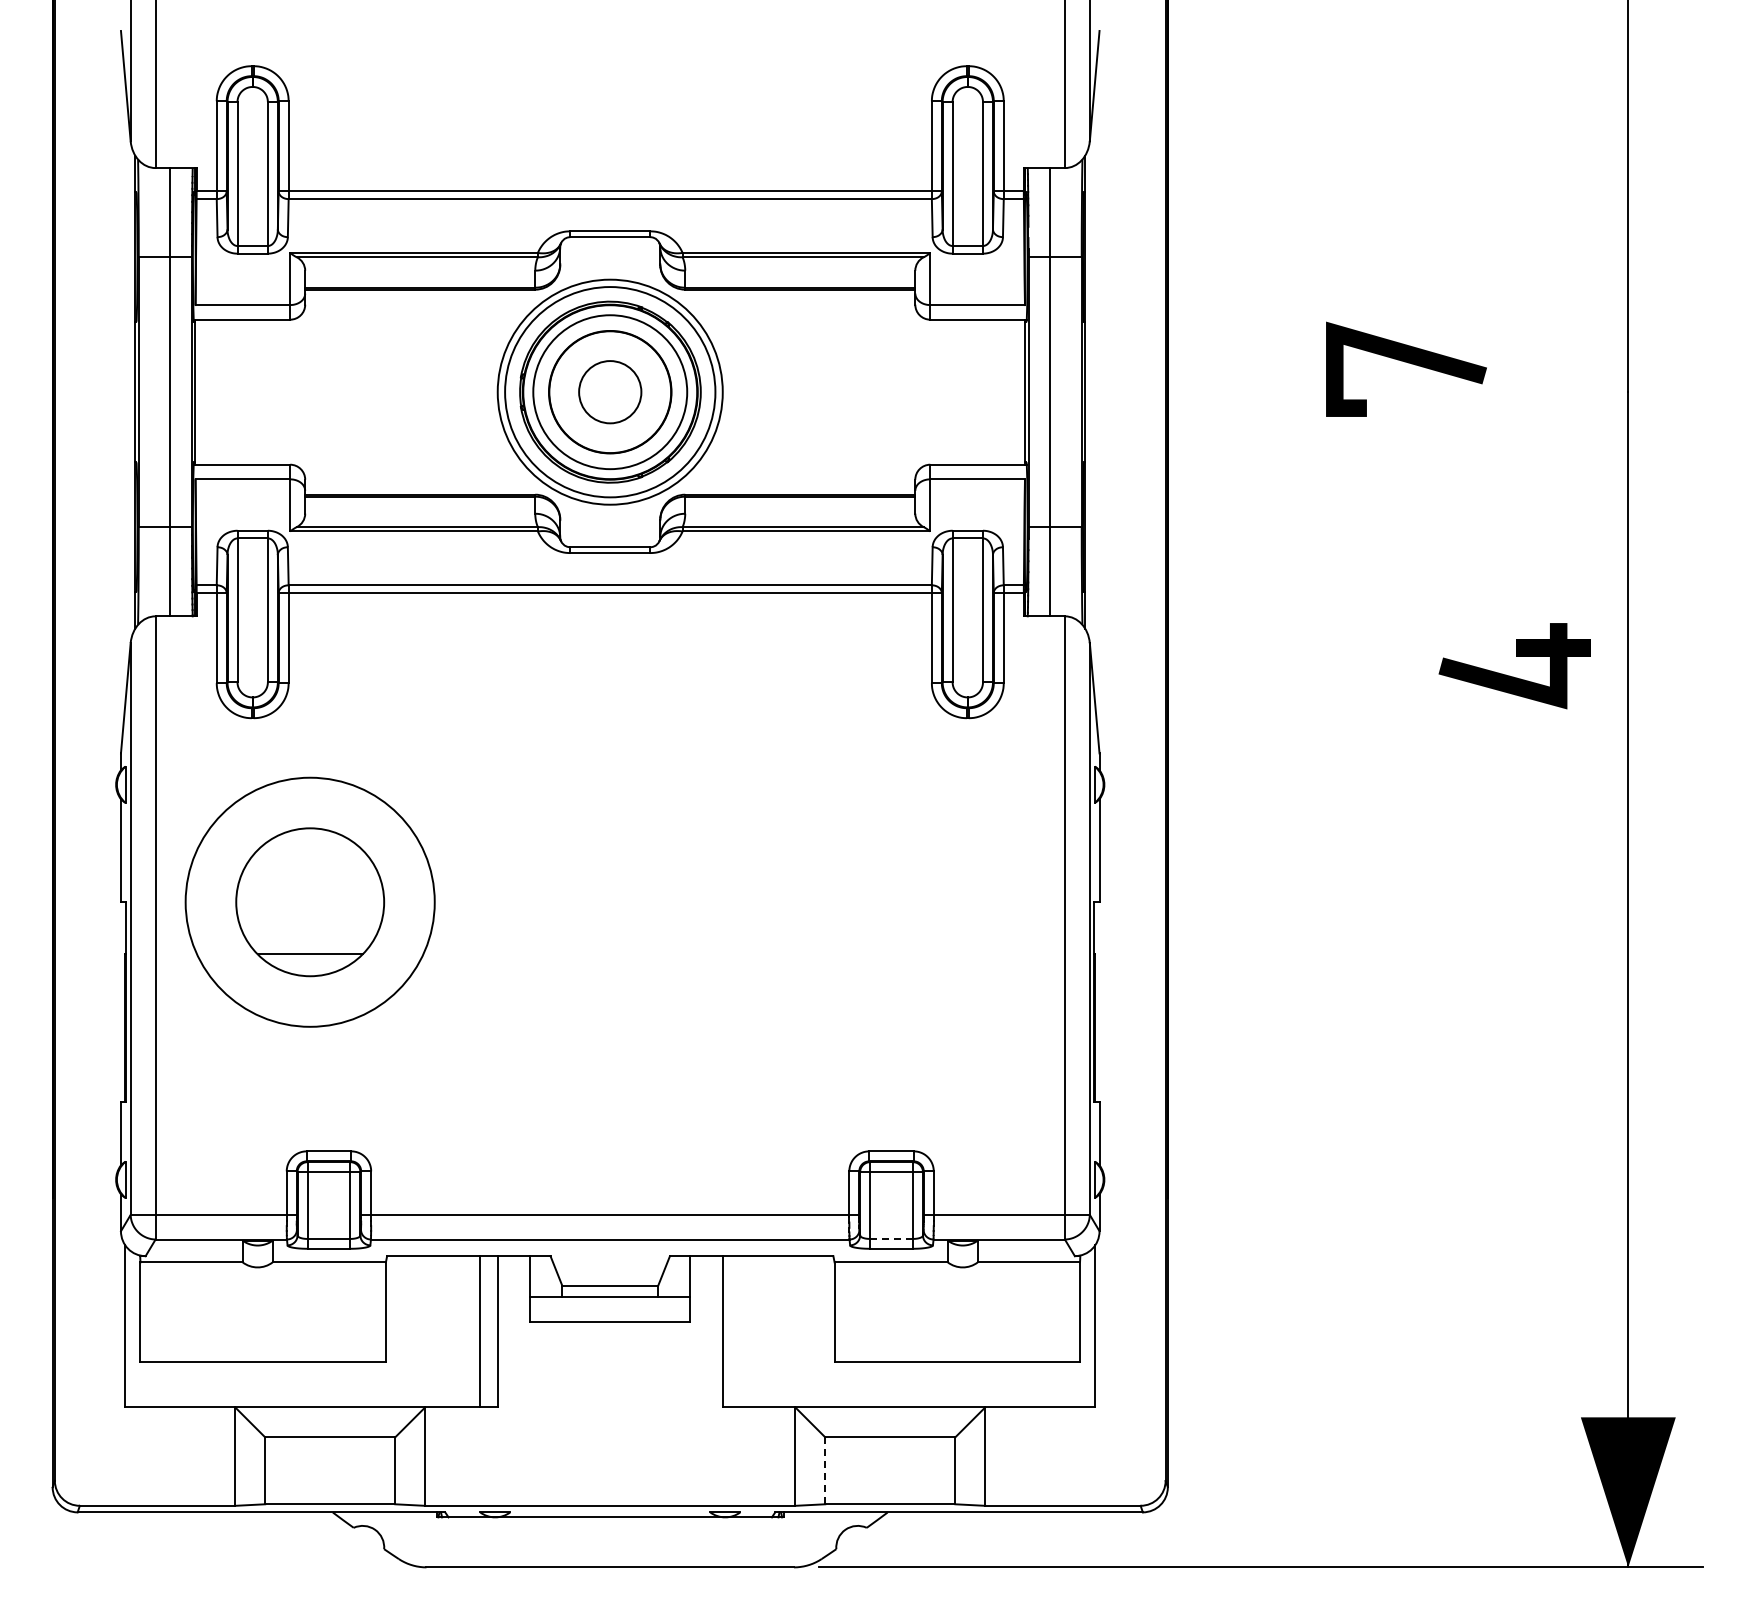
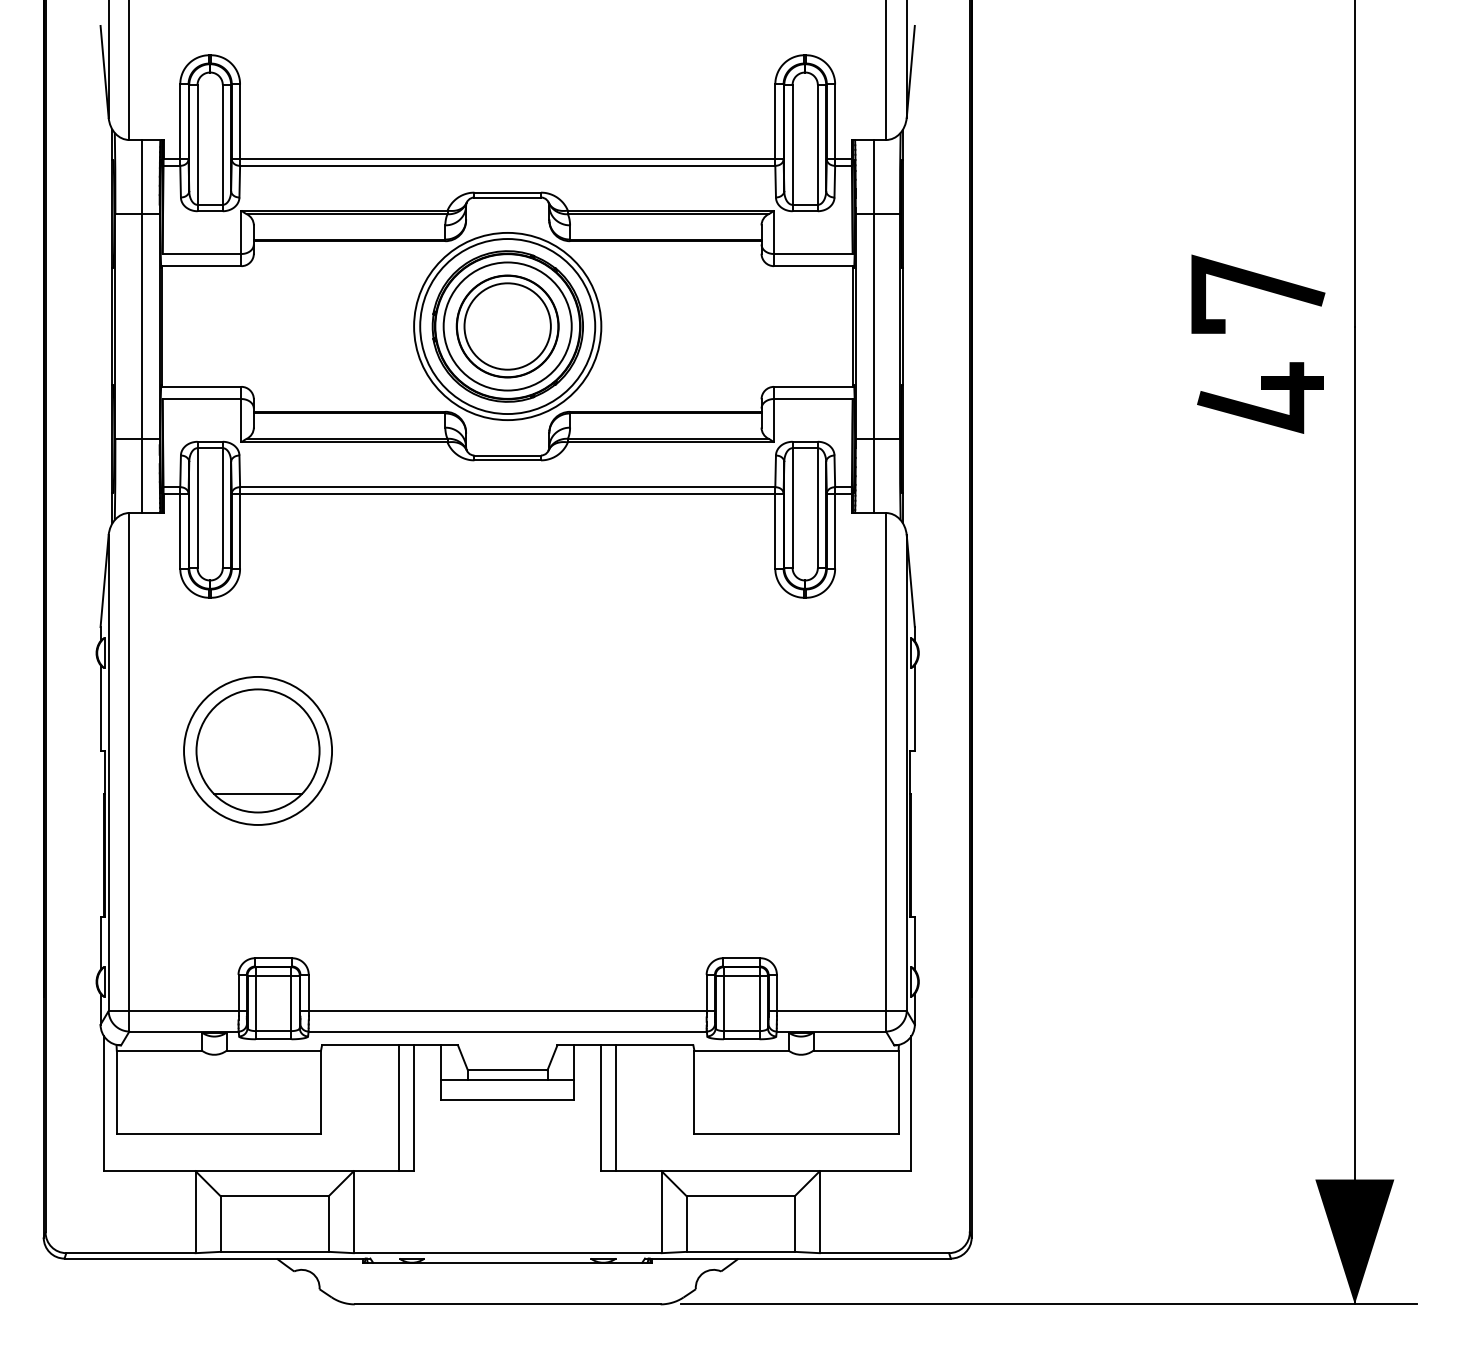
line: (1408, 363) -> (1260, 289), moved
circle: (610, 392) -> (507, 326), size x1.67
part: (1510, 675) -> (1256, 405), moved
circle: (310, 902) -> (258, 751), size x0.71
line: (891, 1238) -> (741, 1030), dashed -> solid
line: (740, 1331) -> (616, 1108), added
line: (825, 1471) -> (686, 1224), dashed -> solid

